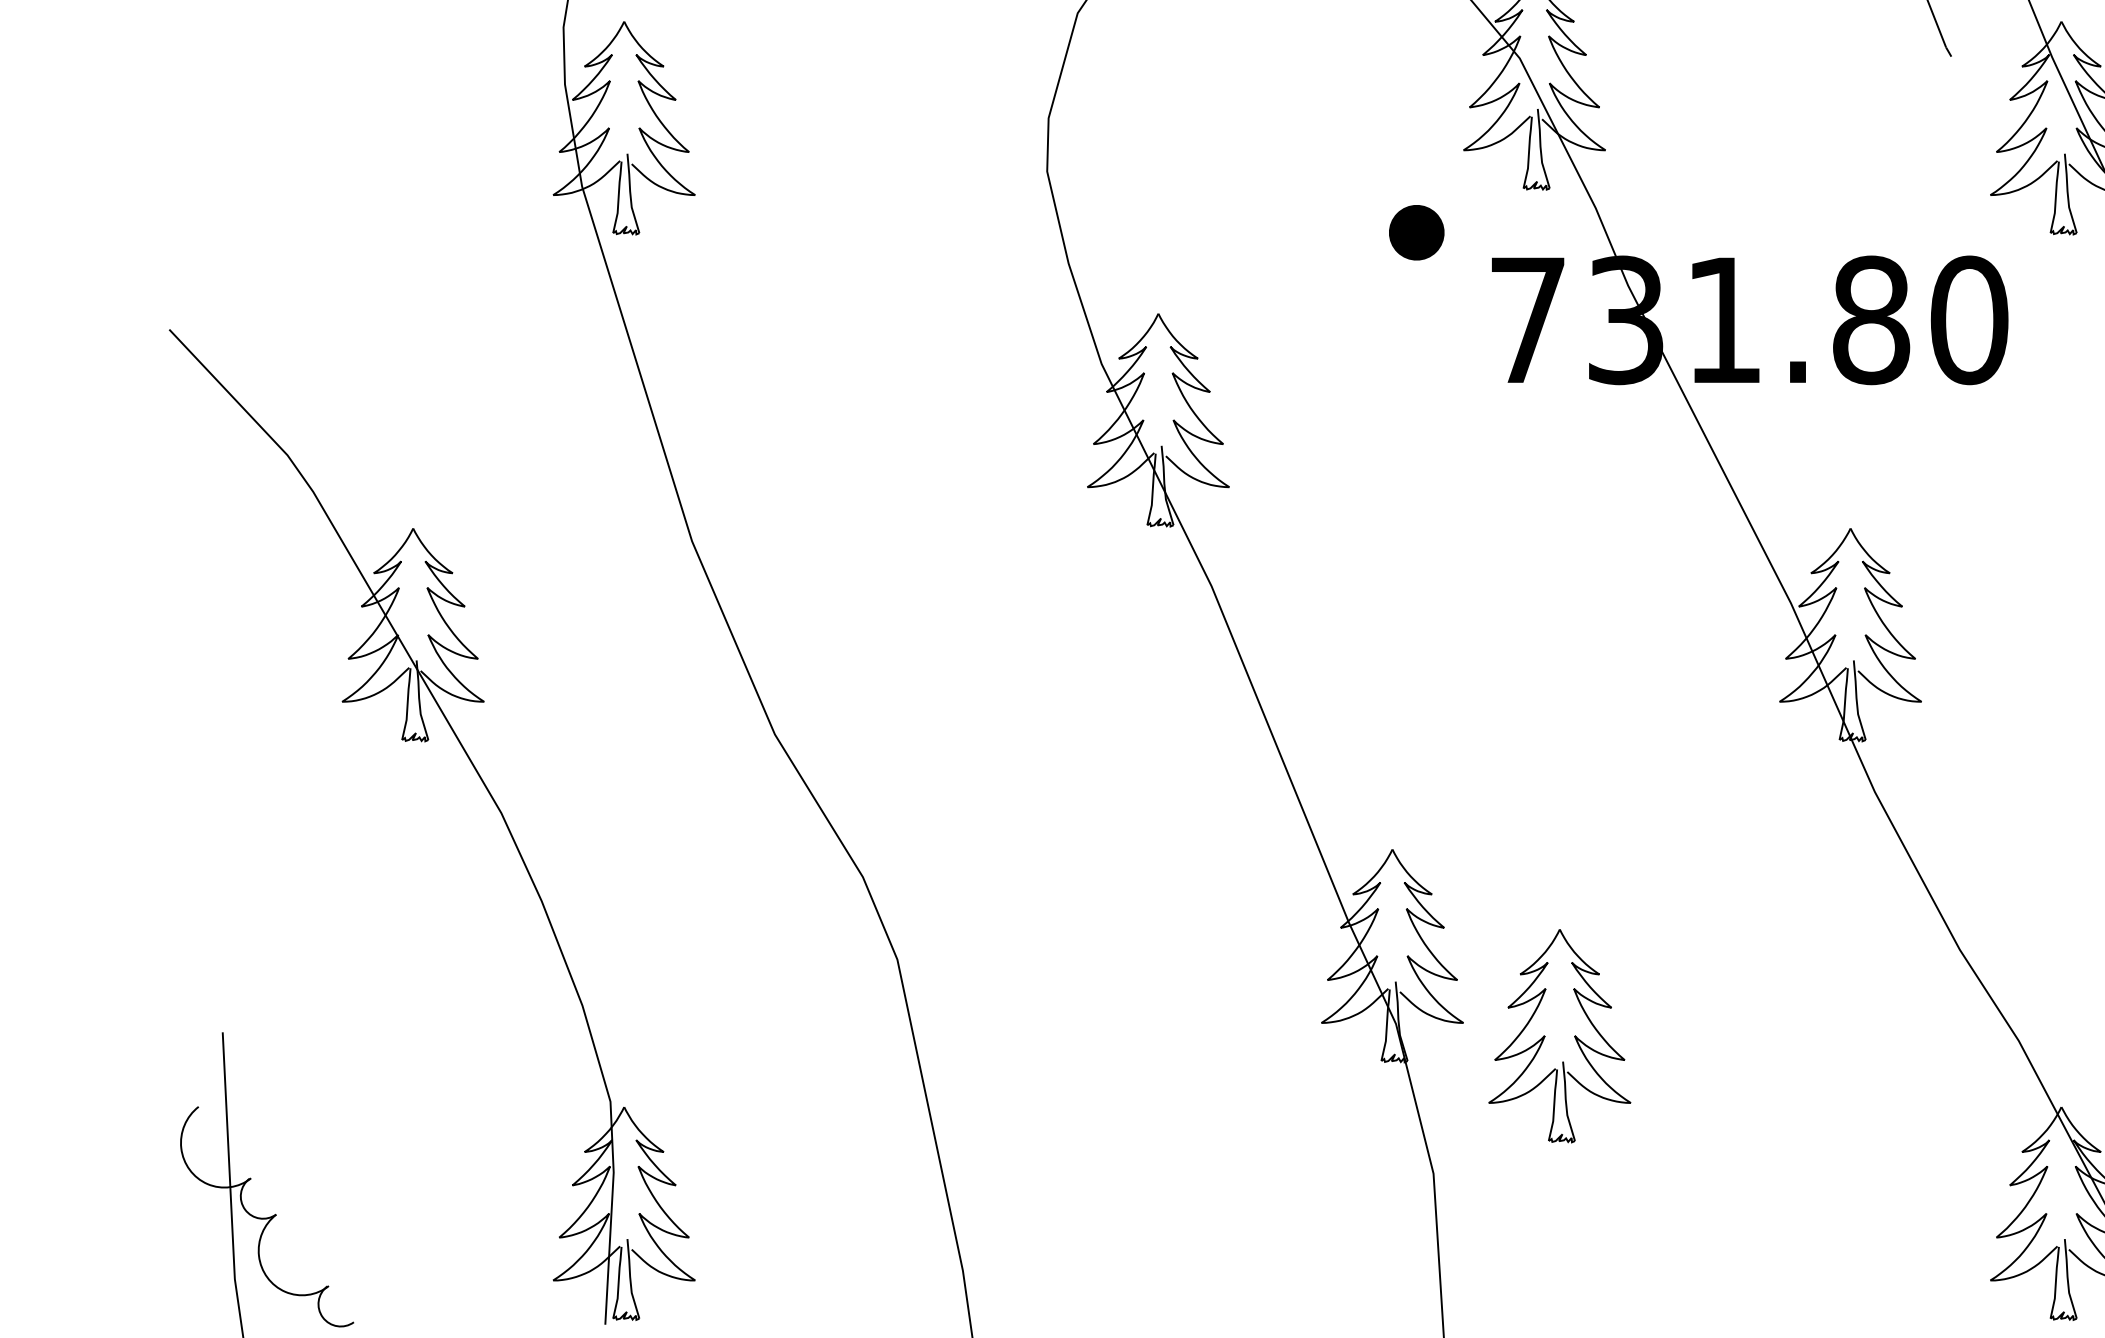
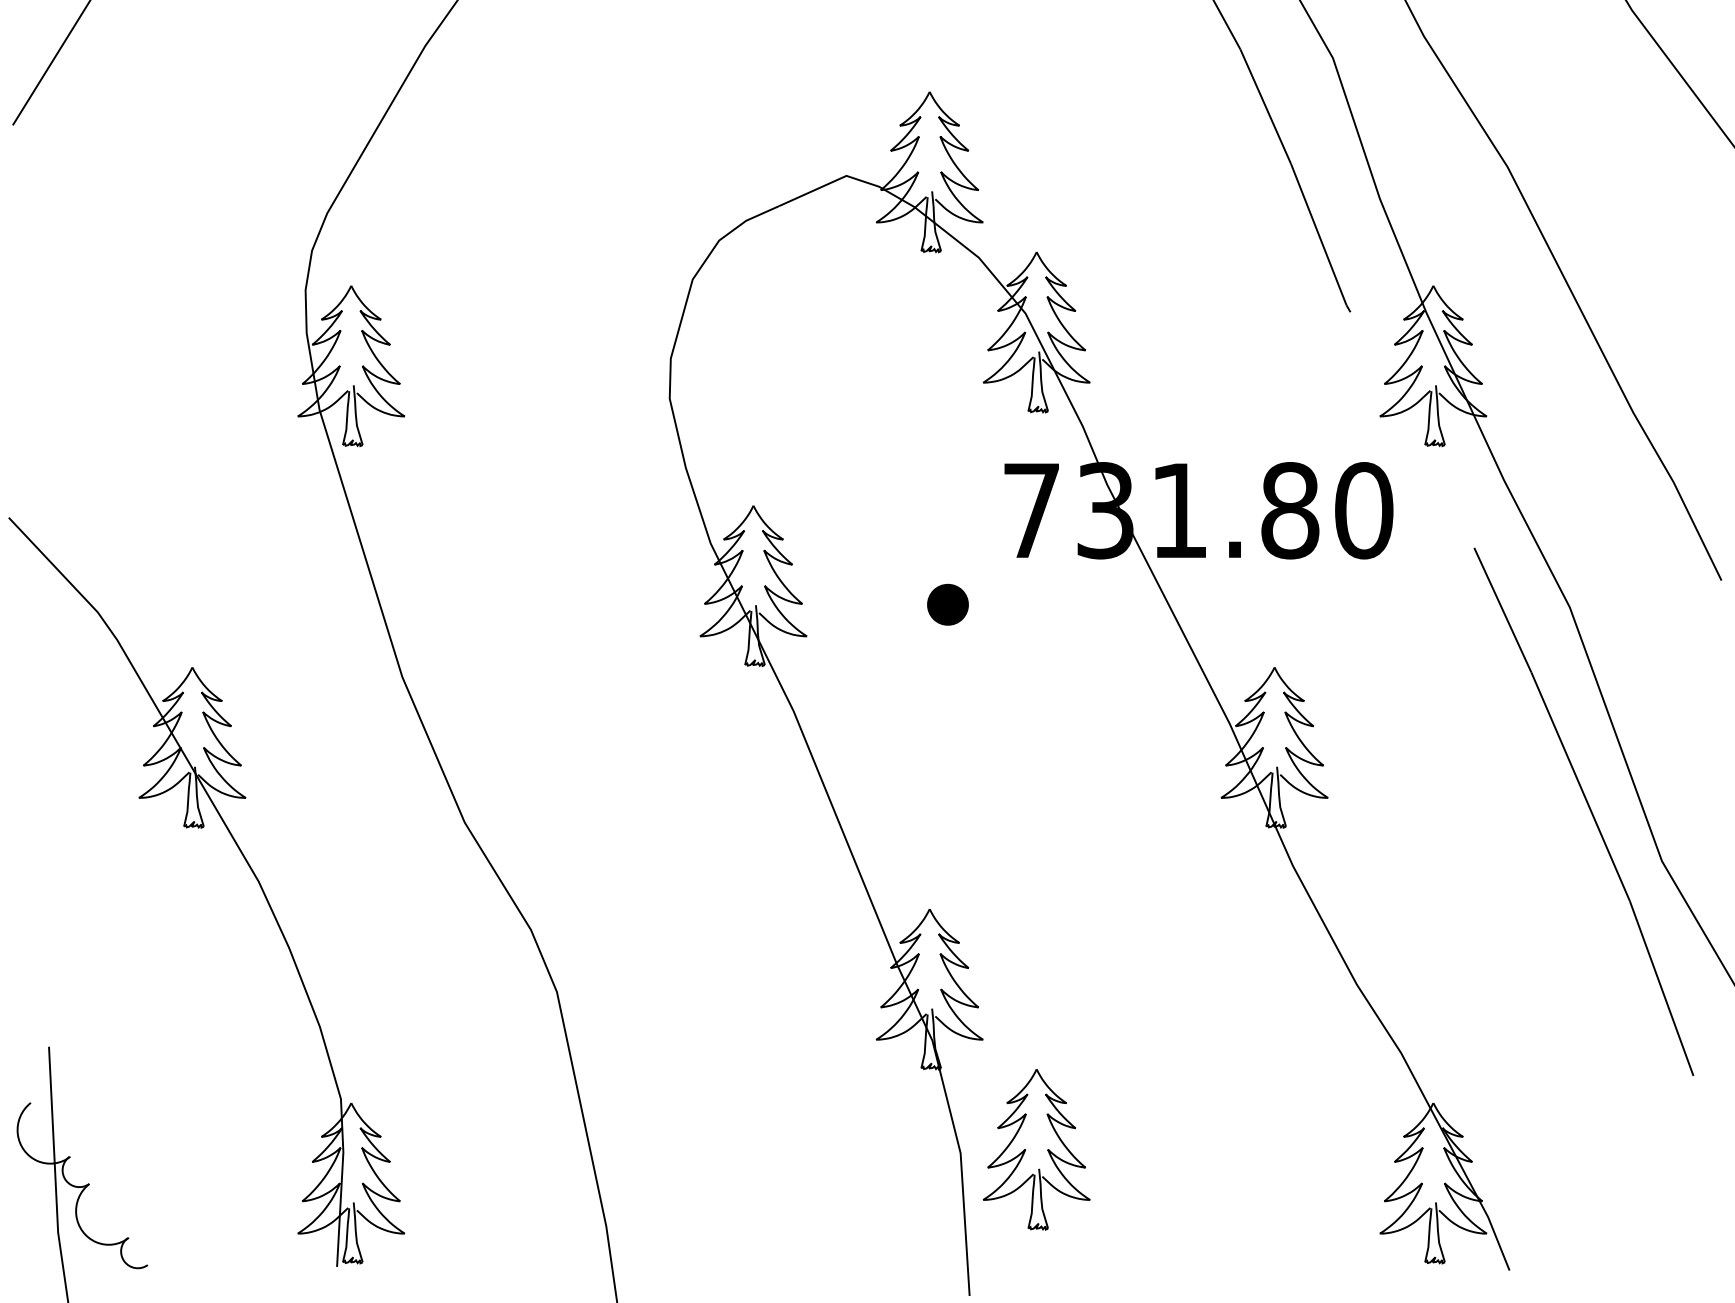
part: (1416, 232) -> (947, 604), moved
part: (1544, 1035) -> (1025, 1149), moved

